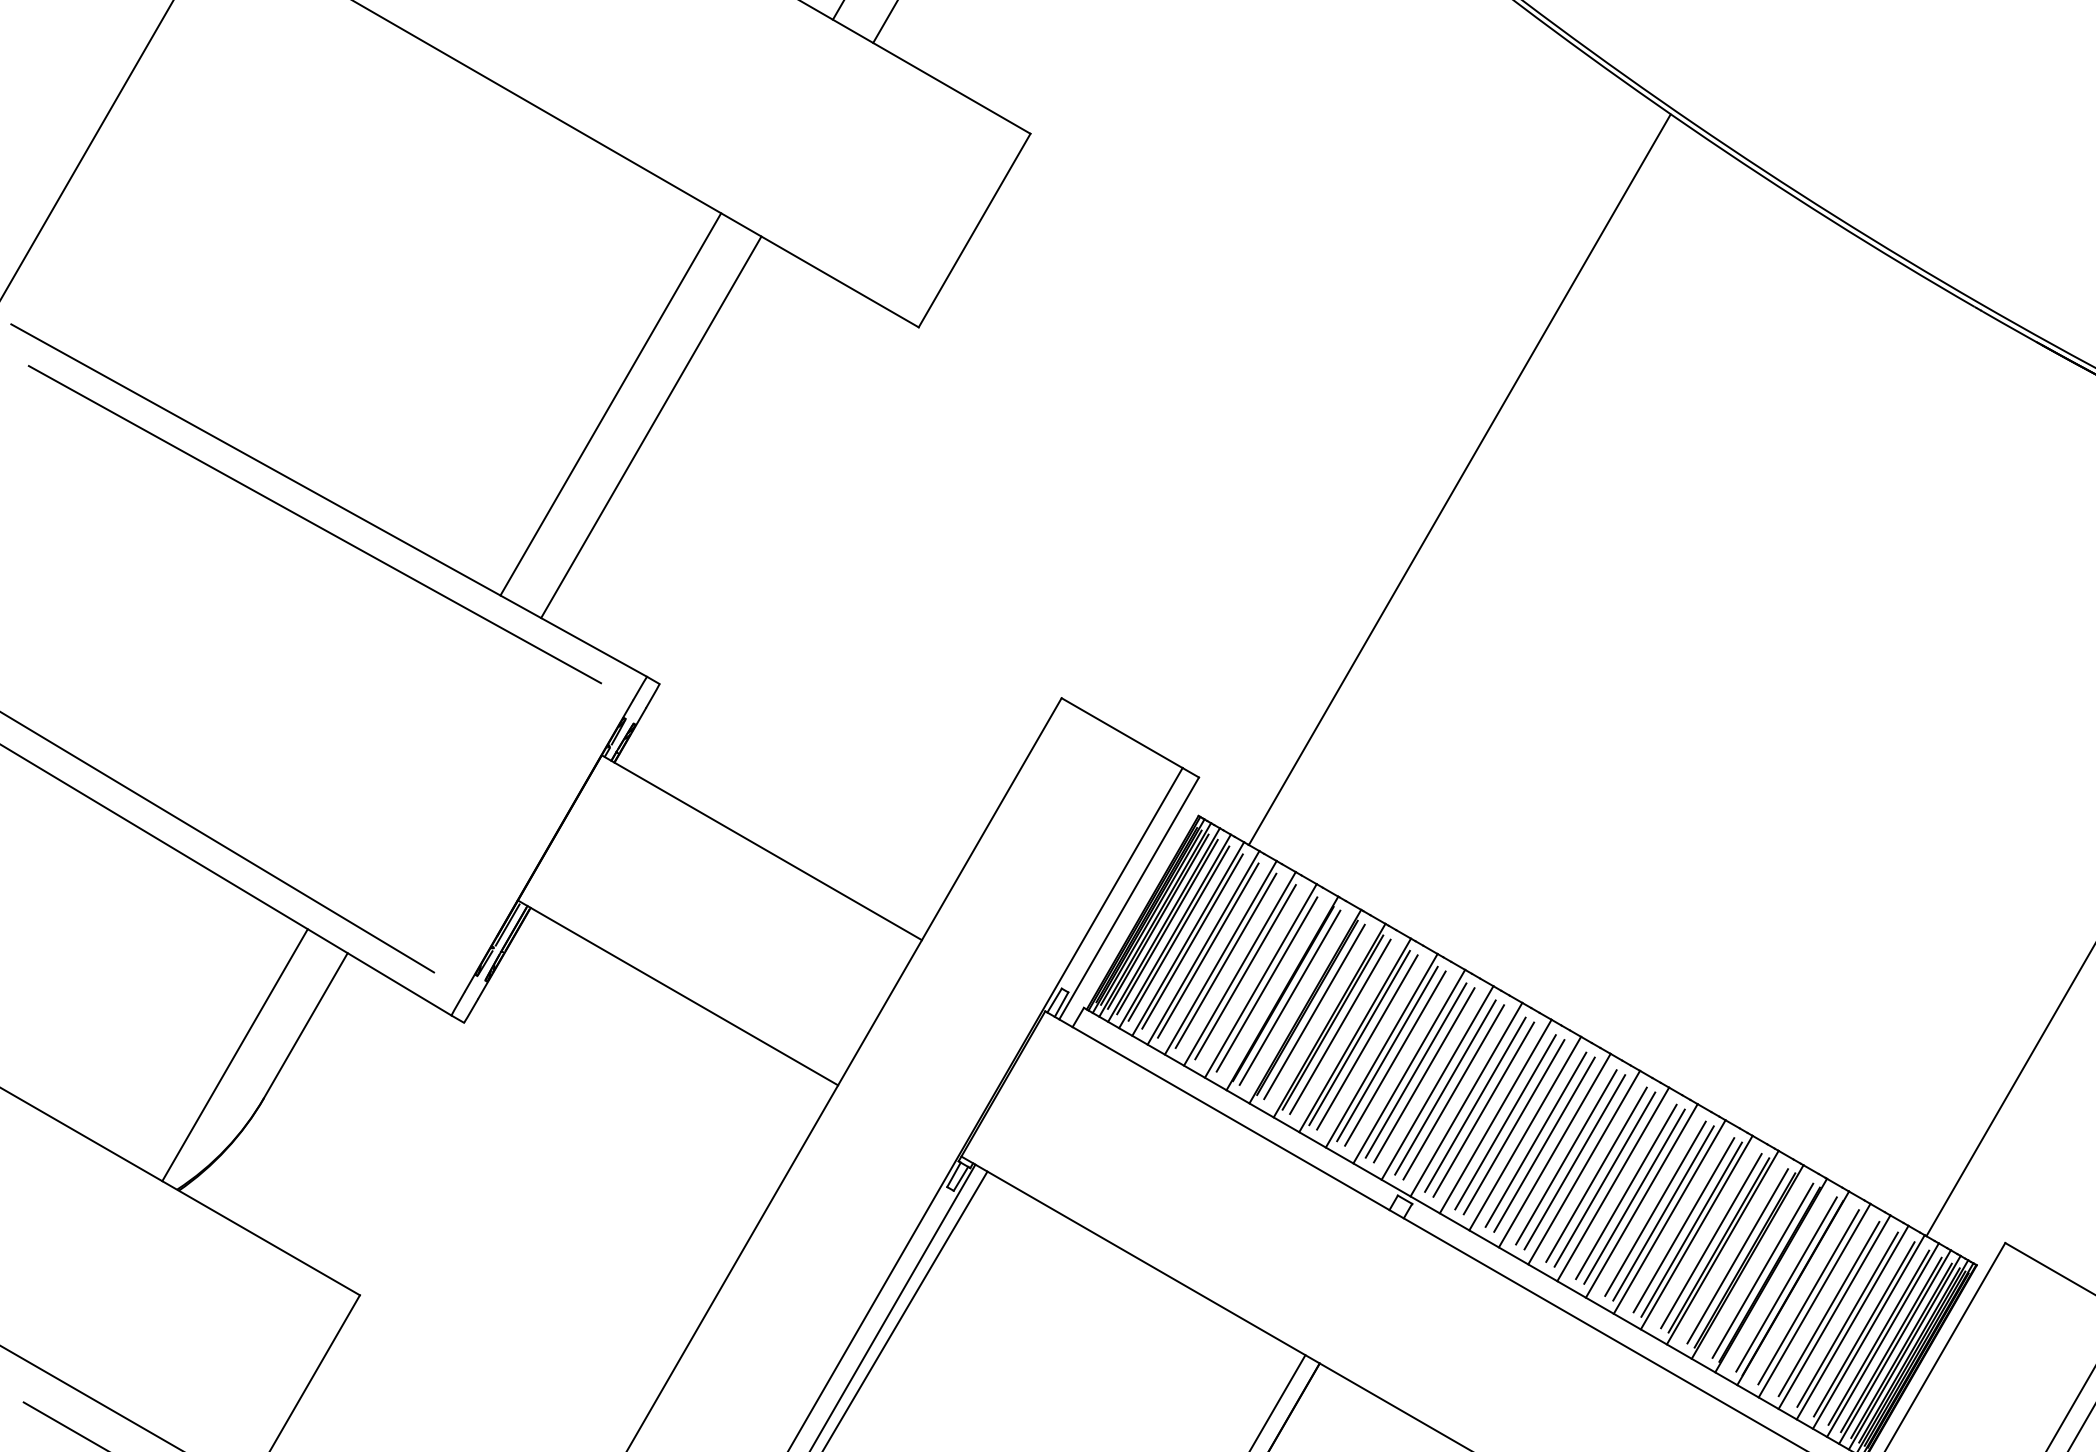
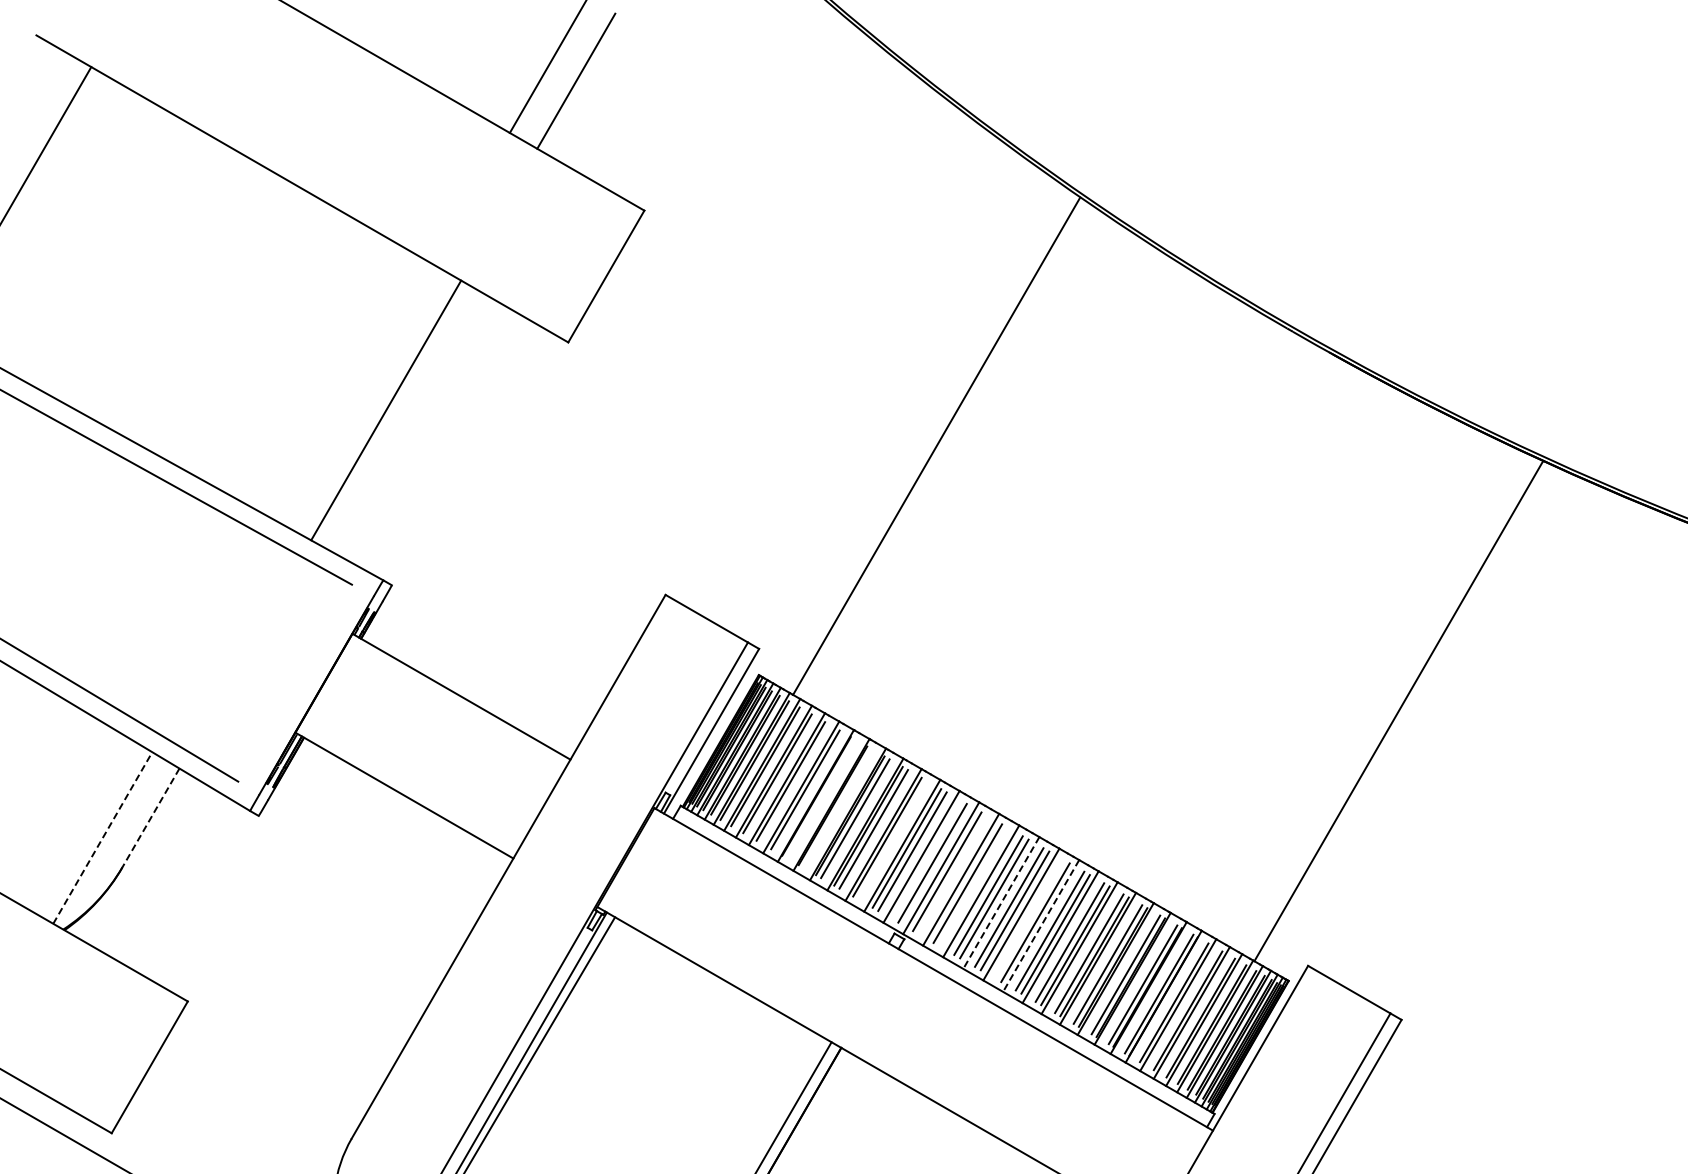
line: (610, 403) -> (358, 394), removed
line: (1289, 997) -> (820, 798), removed
line: (1314, 1011) -> (837, 808), removed
line: (306, 1025) -> (151, 817), solid -> dashed
line: (236, 1054) -> (103, 837), solid -> dashed
line: (1394, 1058) -> (892, 840), removed
line: (1444, 1086) -> (926, 859), removed
line: (1483, 1108) -> (952, 874), removed
line: (1513, 1126) -> (973, 886), removed
line: (1554, 1151) -> (1001, 903), solid -> dashed
line: (1596, 1174) -> (1029, 919), removed
line: (1612, 1185) -> (1040, 926), solid -> dashed

